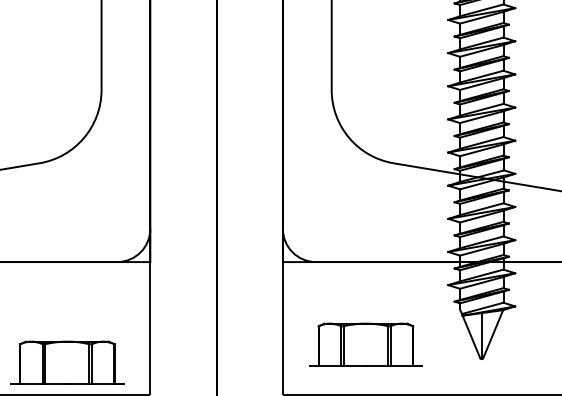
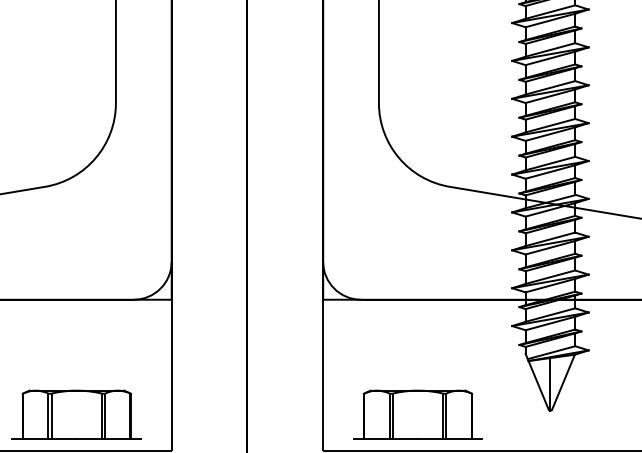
part: (365, 344) -> (417, 414), moved

